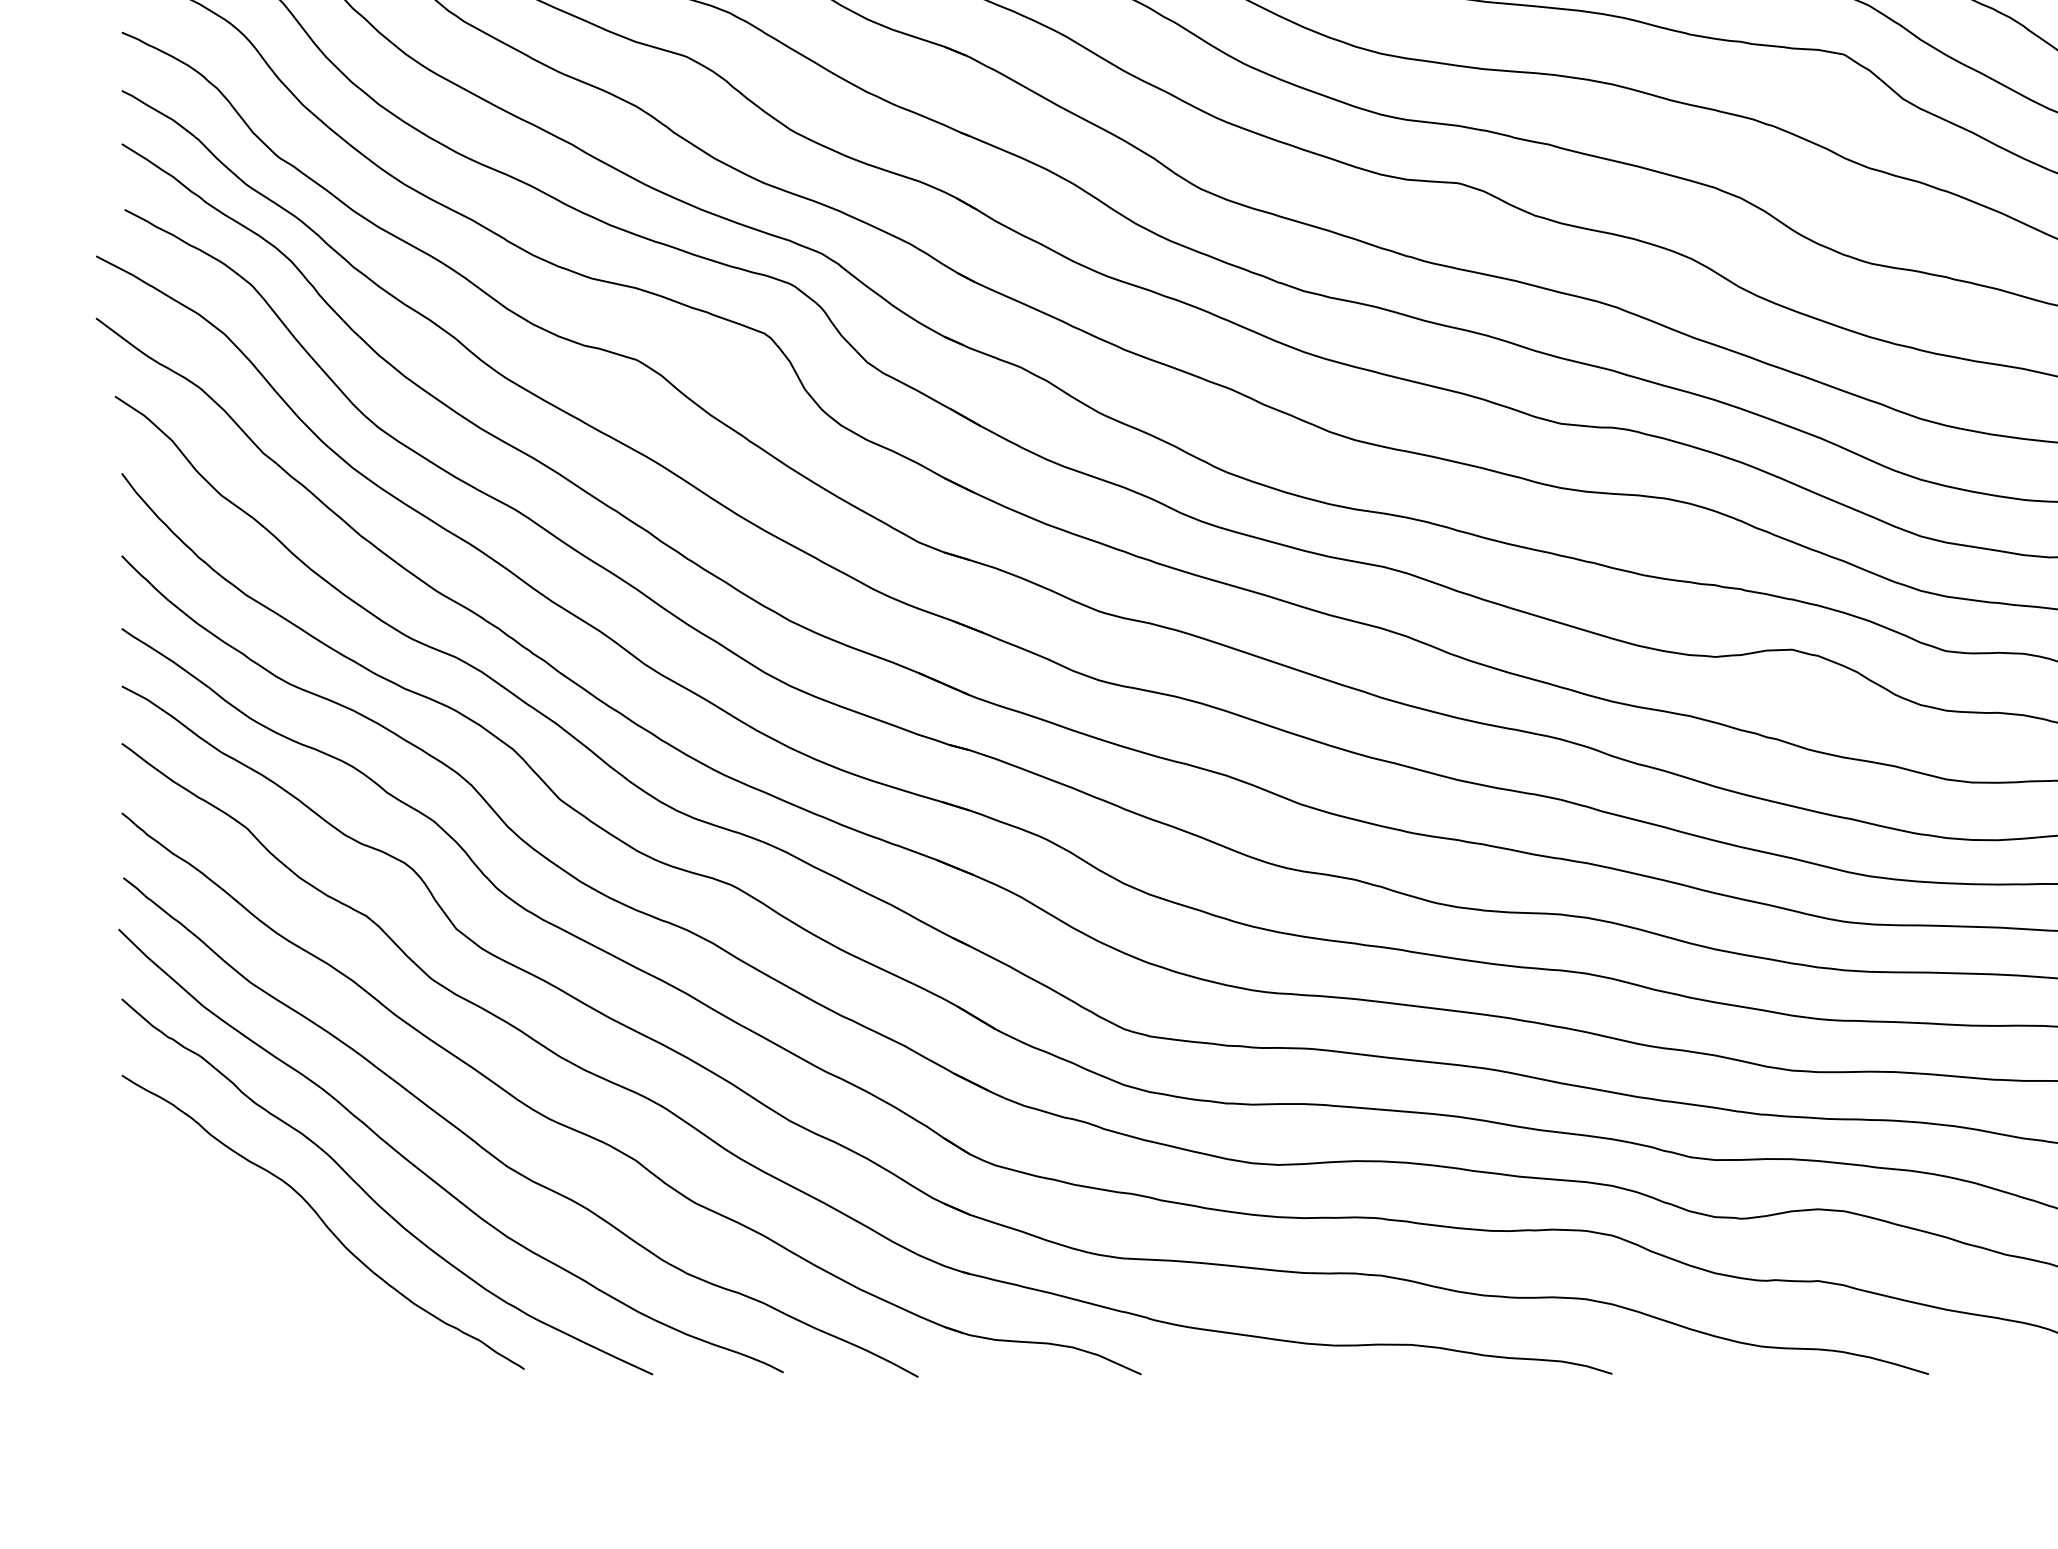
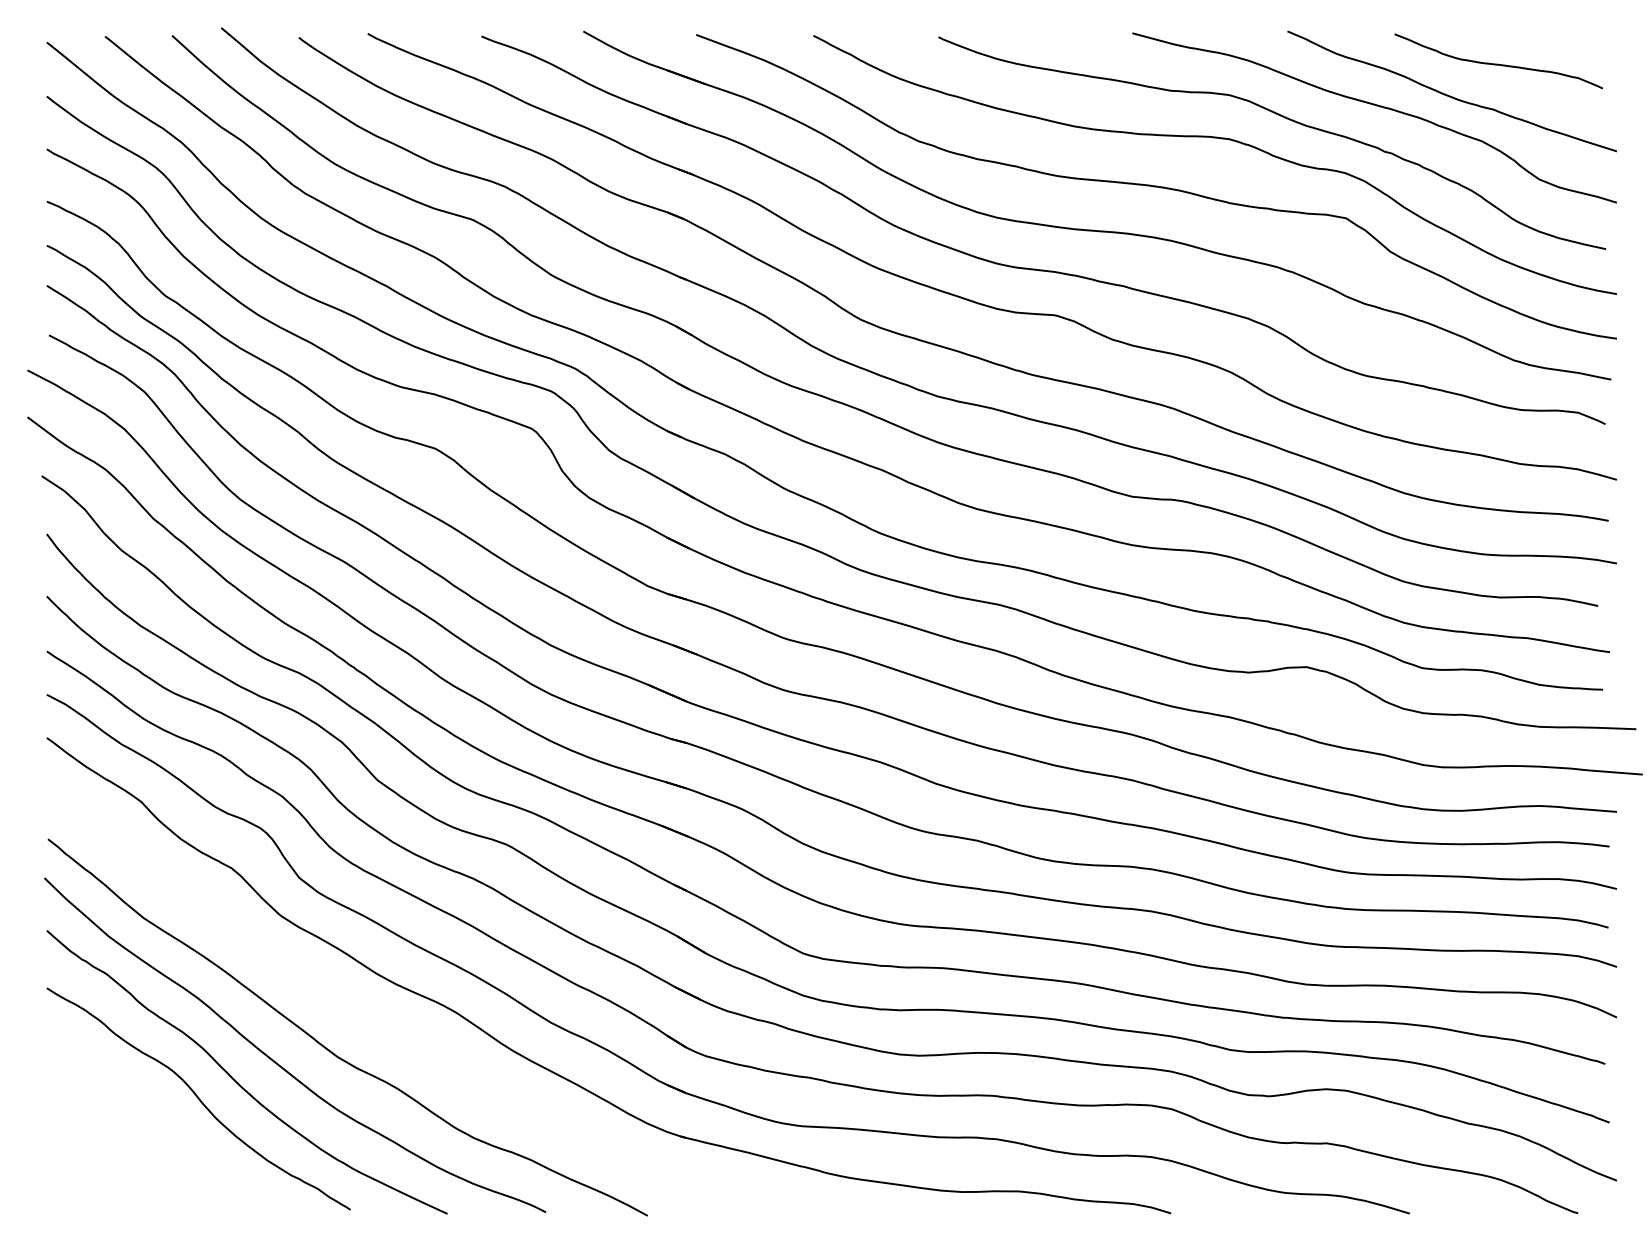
part: (605, 1142) -> (411, 1038), removed

